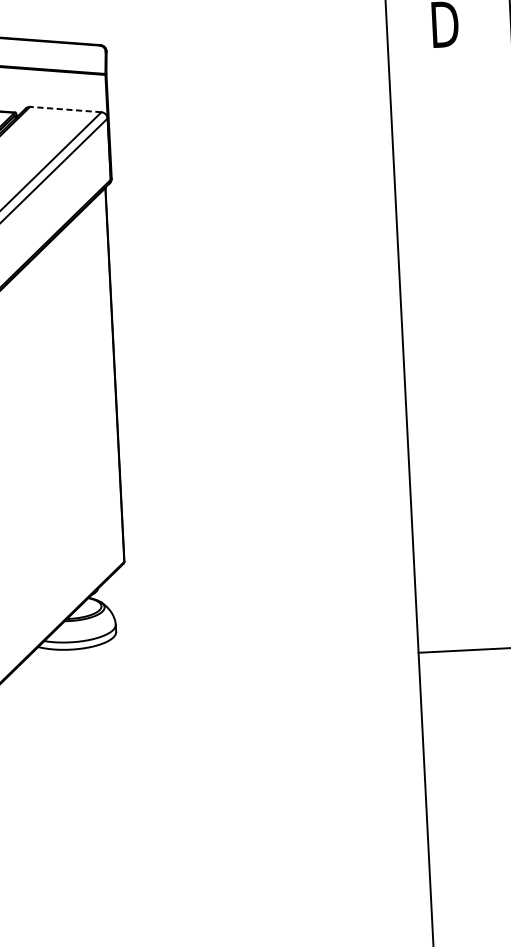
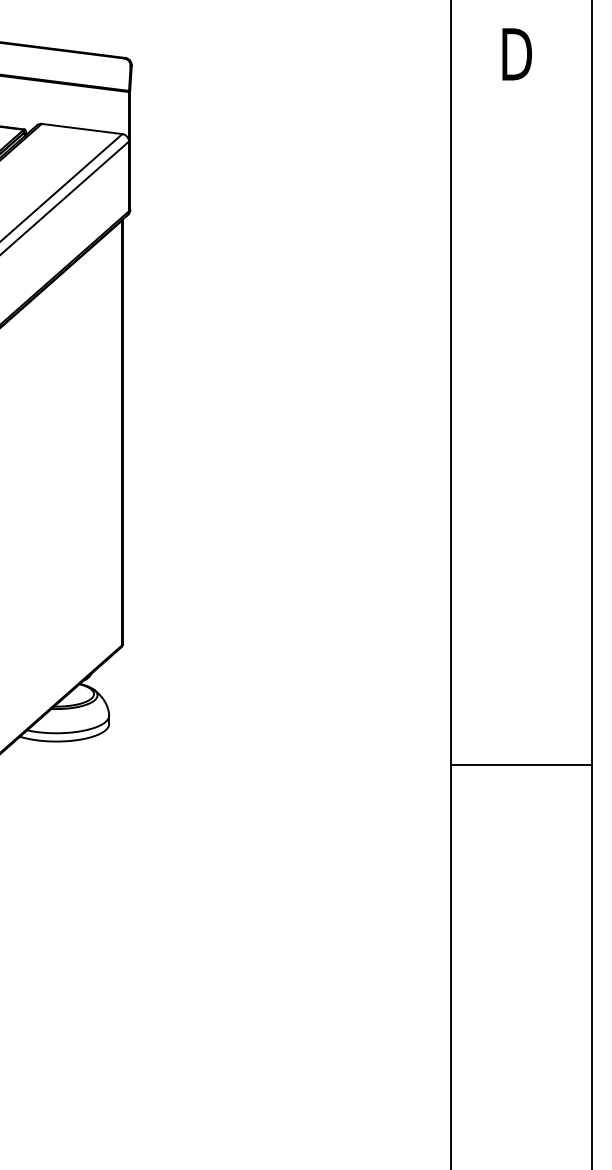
line: (66, 109) -> (82, 129), dashed -> solid

